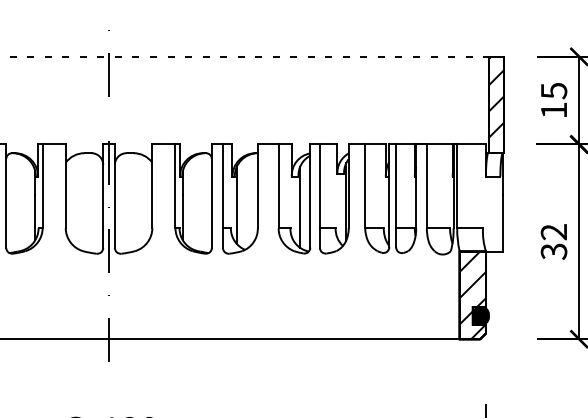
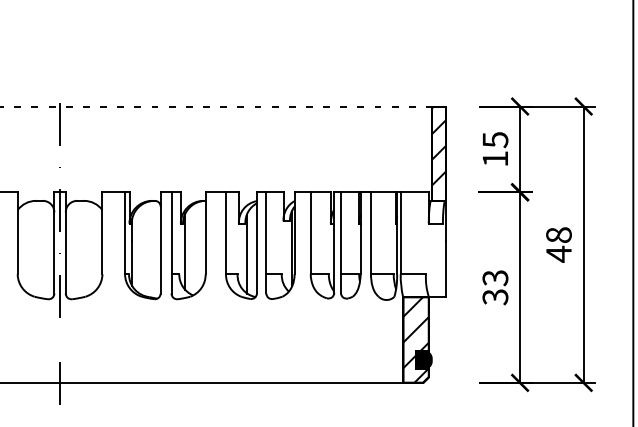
text: (554, 232) -> (495, 278), 32 -> 33

